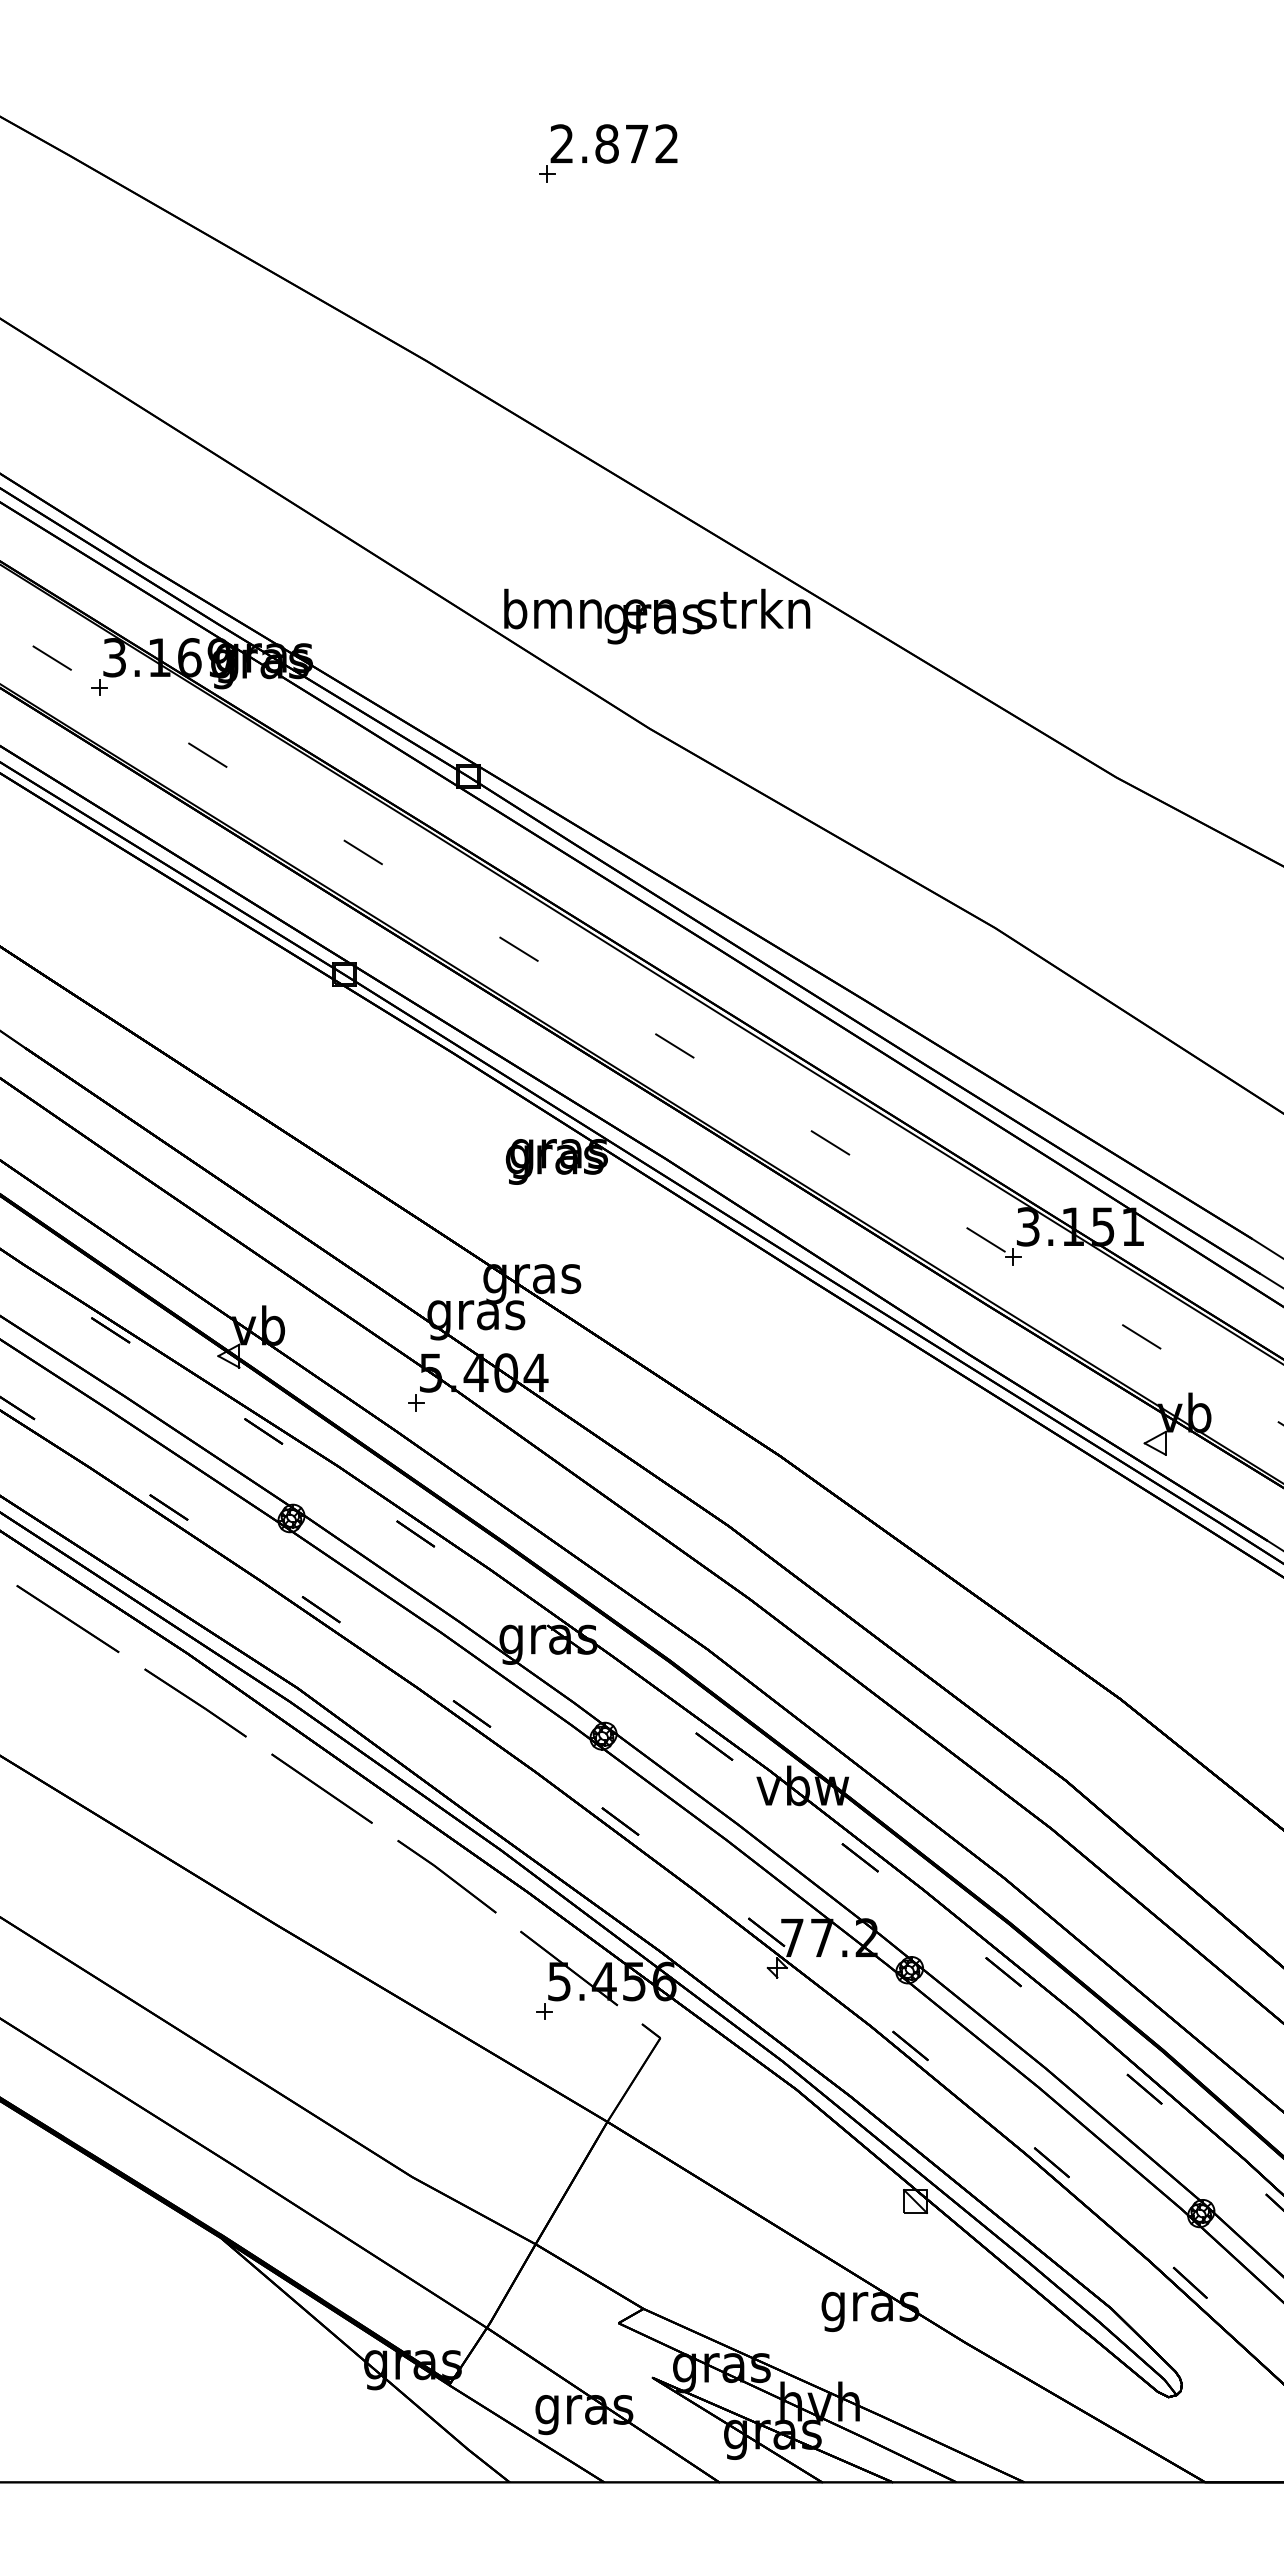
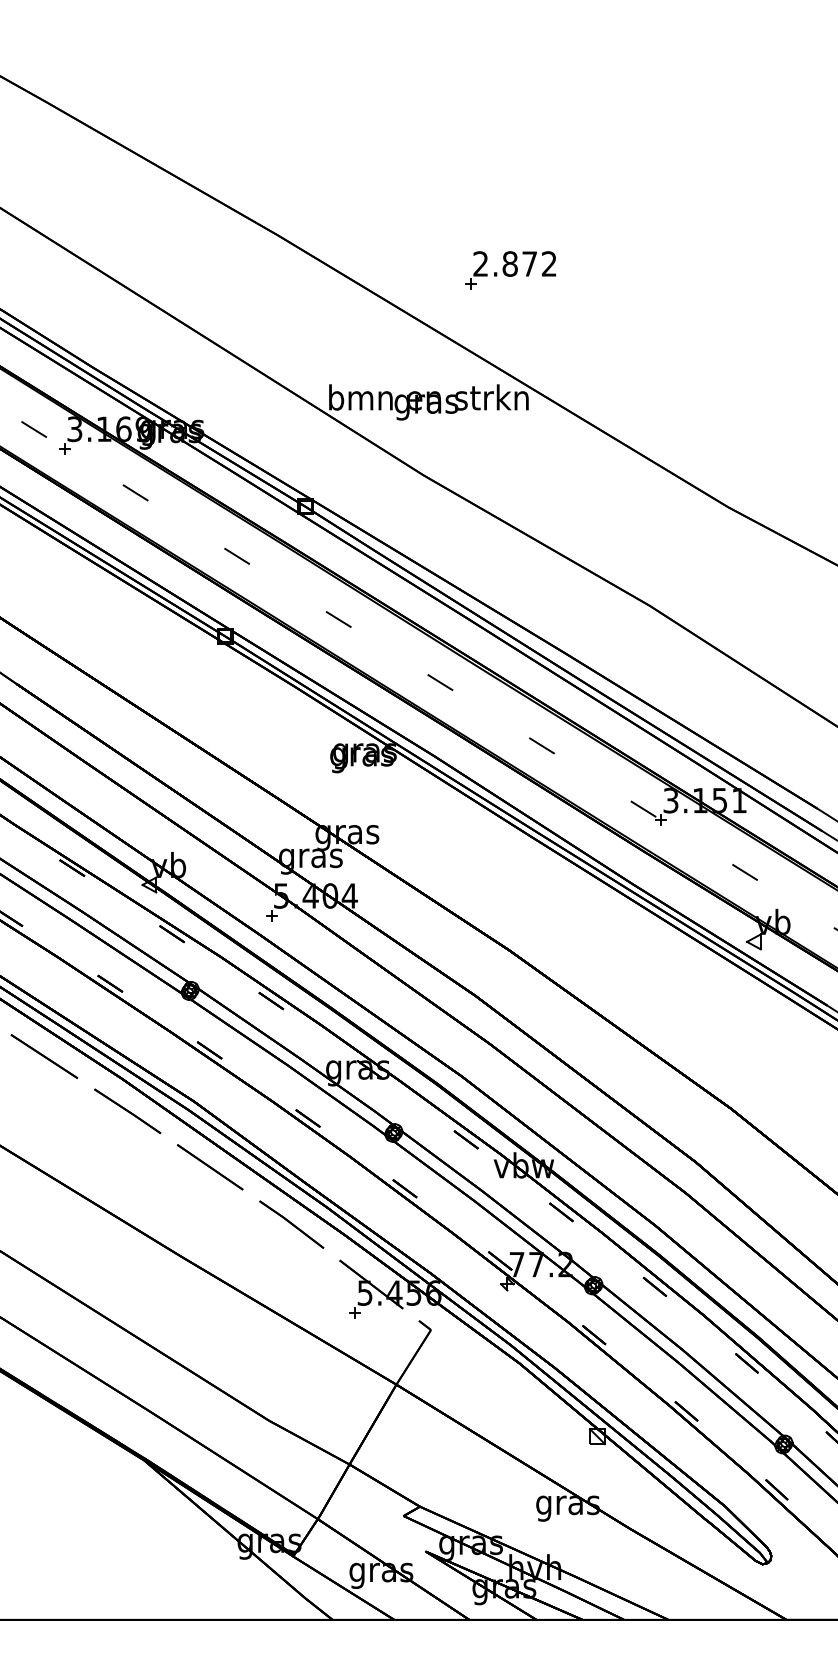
part: (607, 153) -> (510, 270), moved

